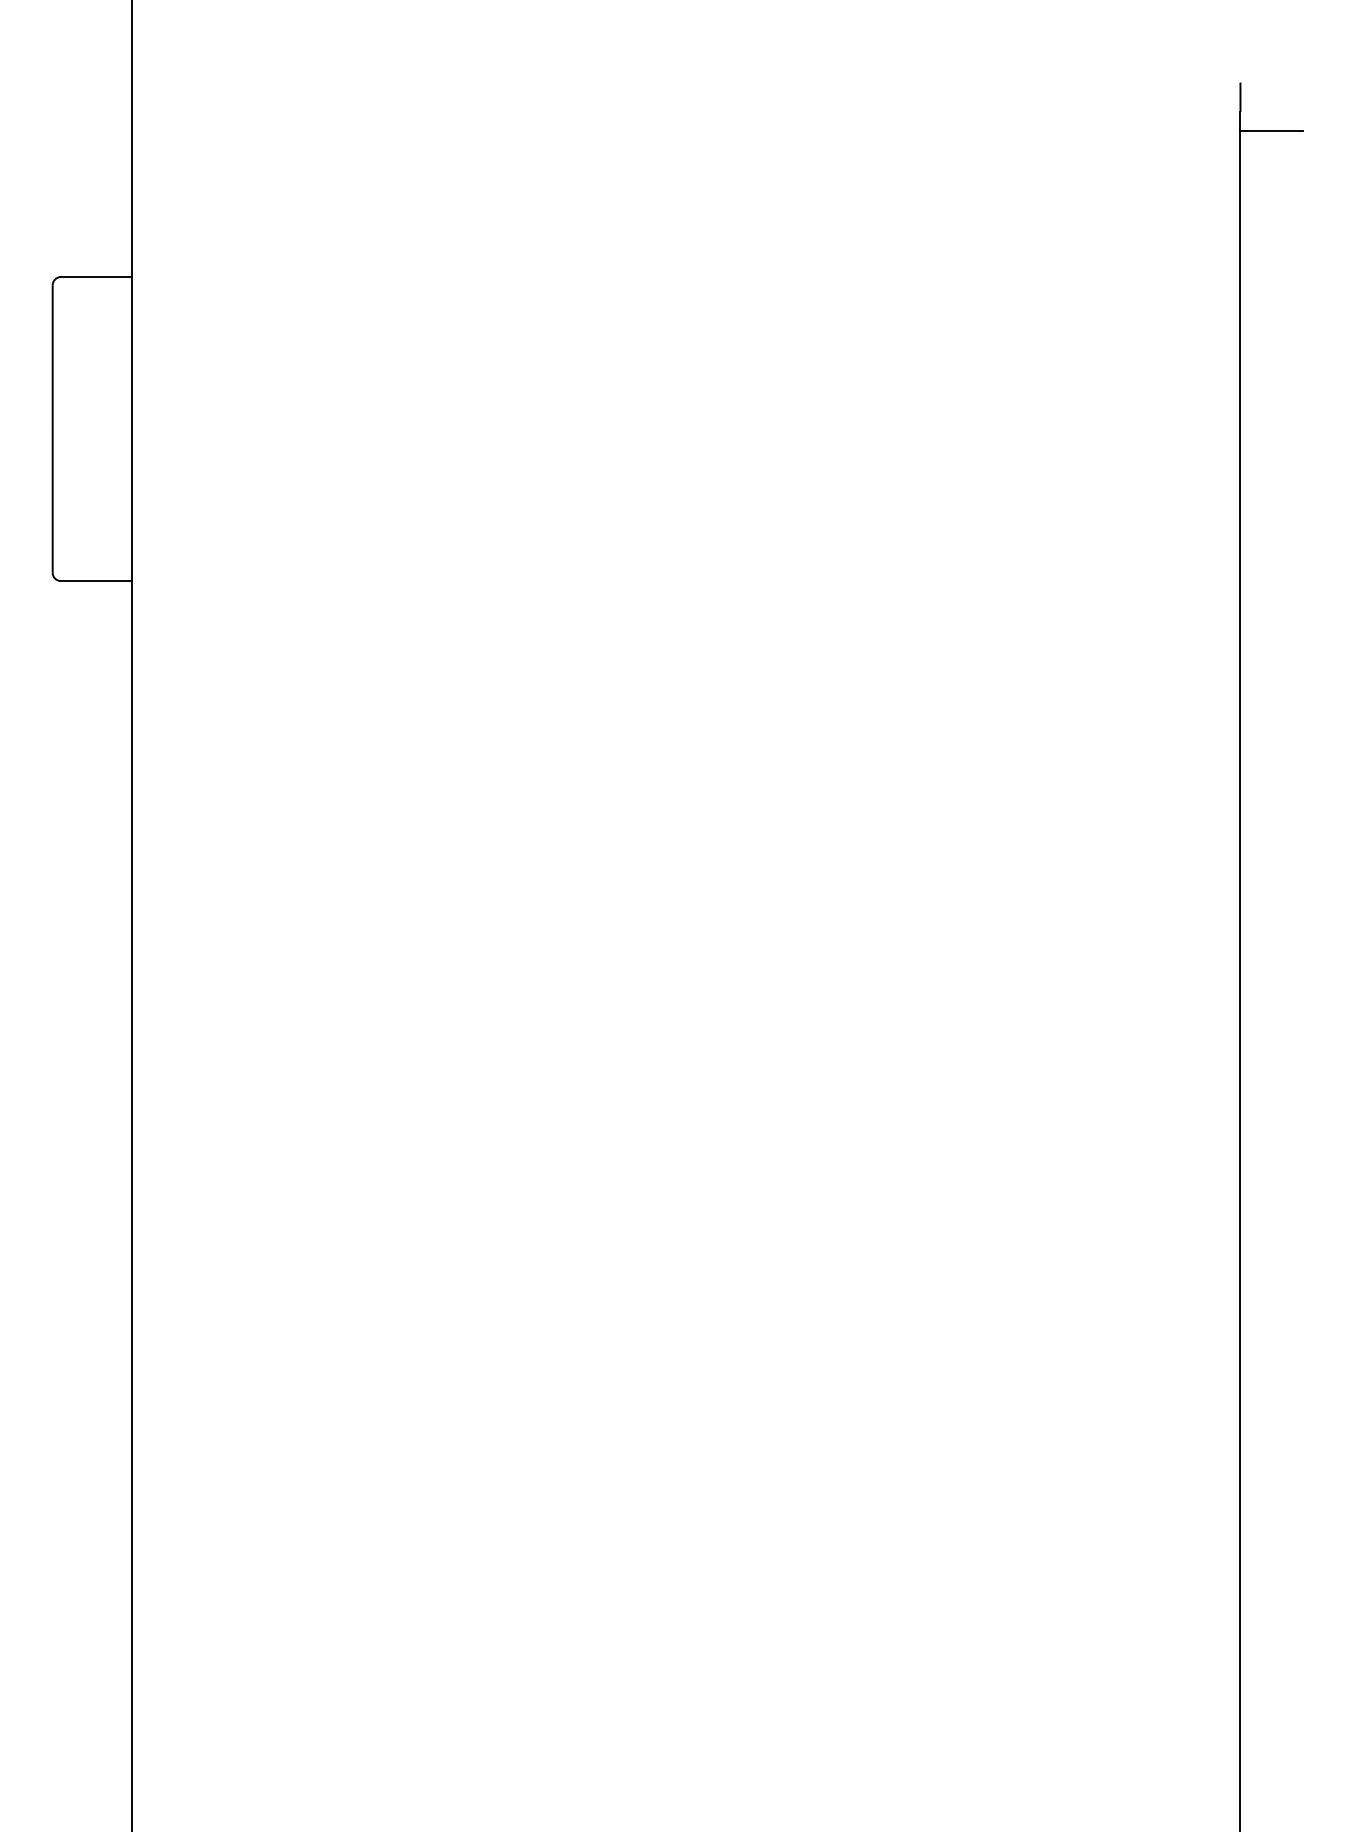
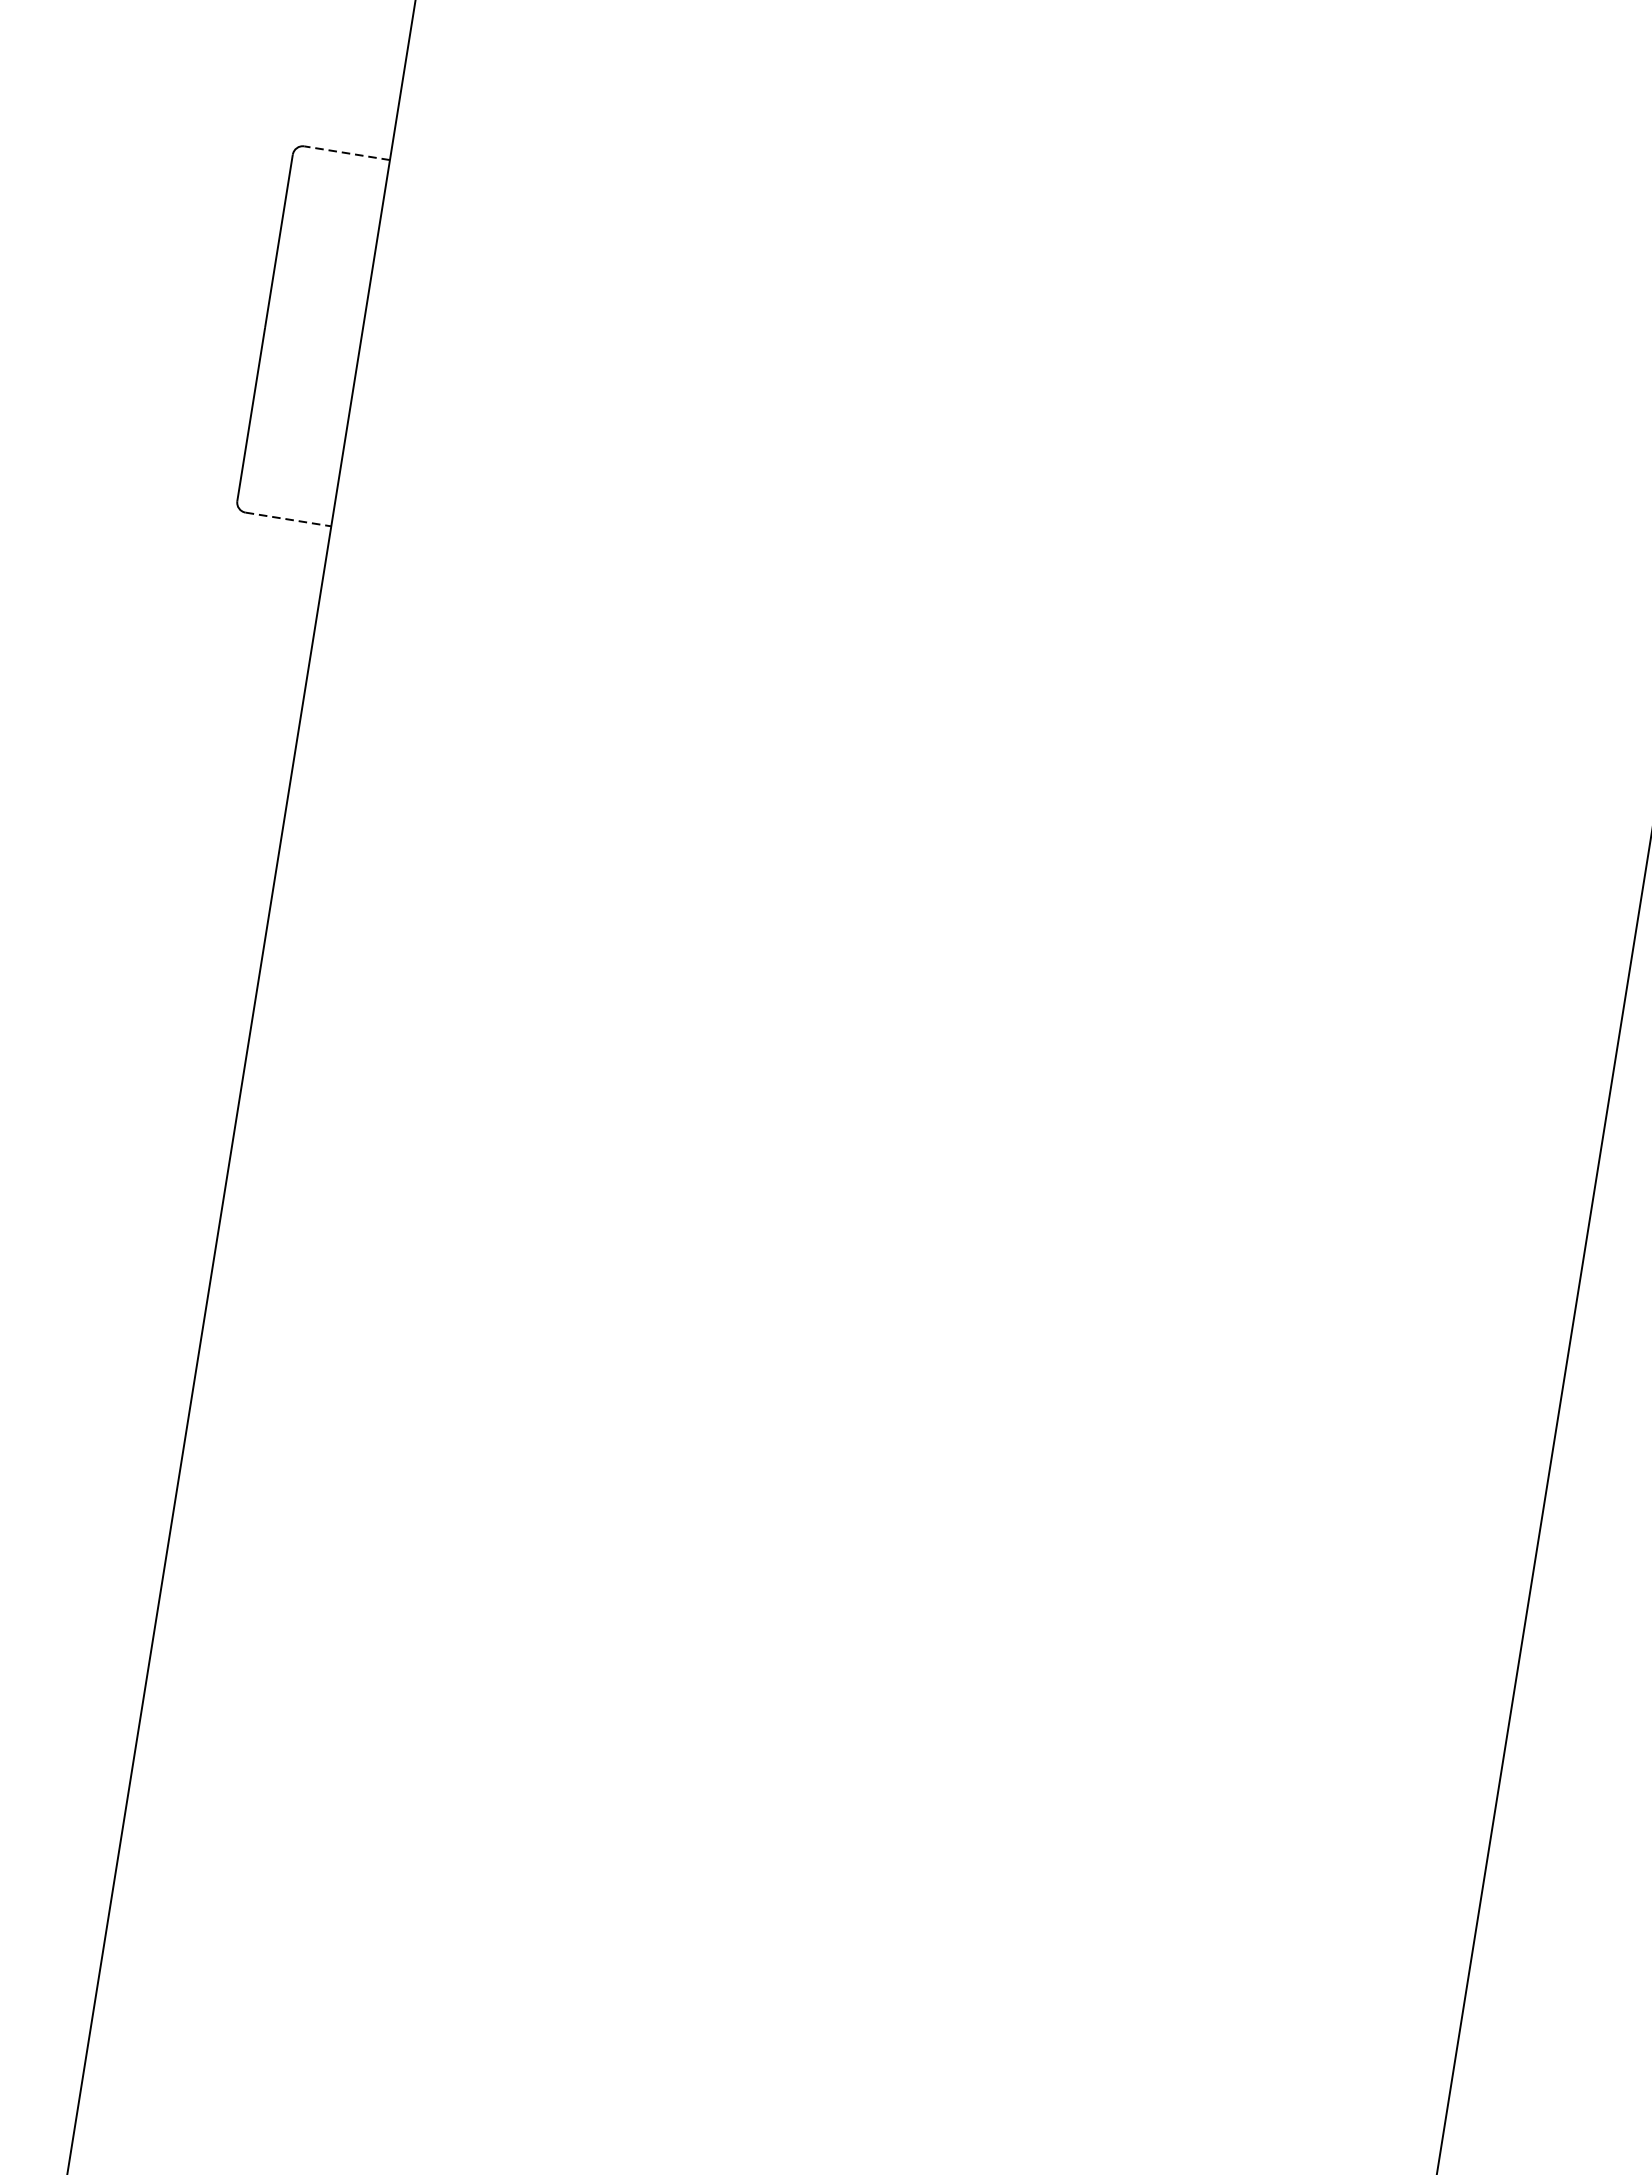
line: (96, 277) -> (347, 153), solid -> dashed
line: (96, 581) -> (288, 520), solid -> dashed

